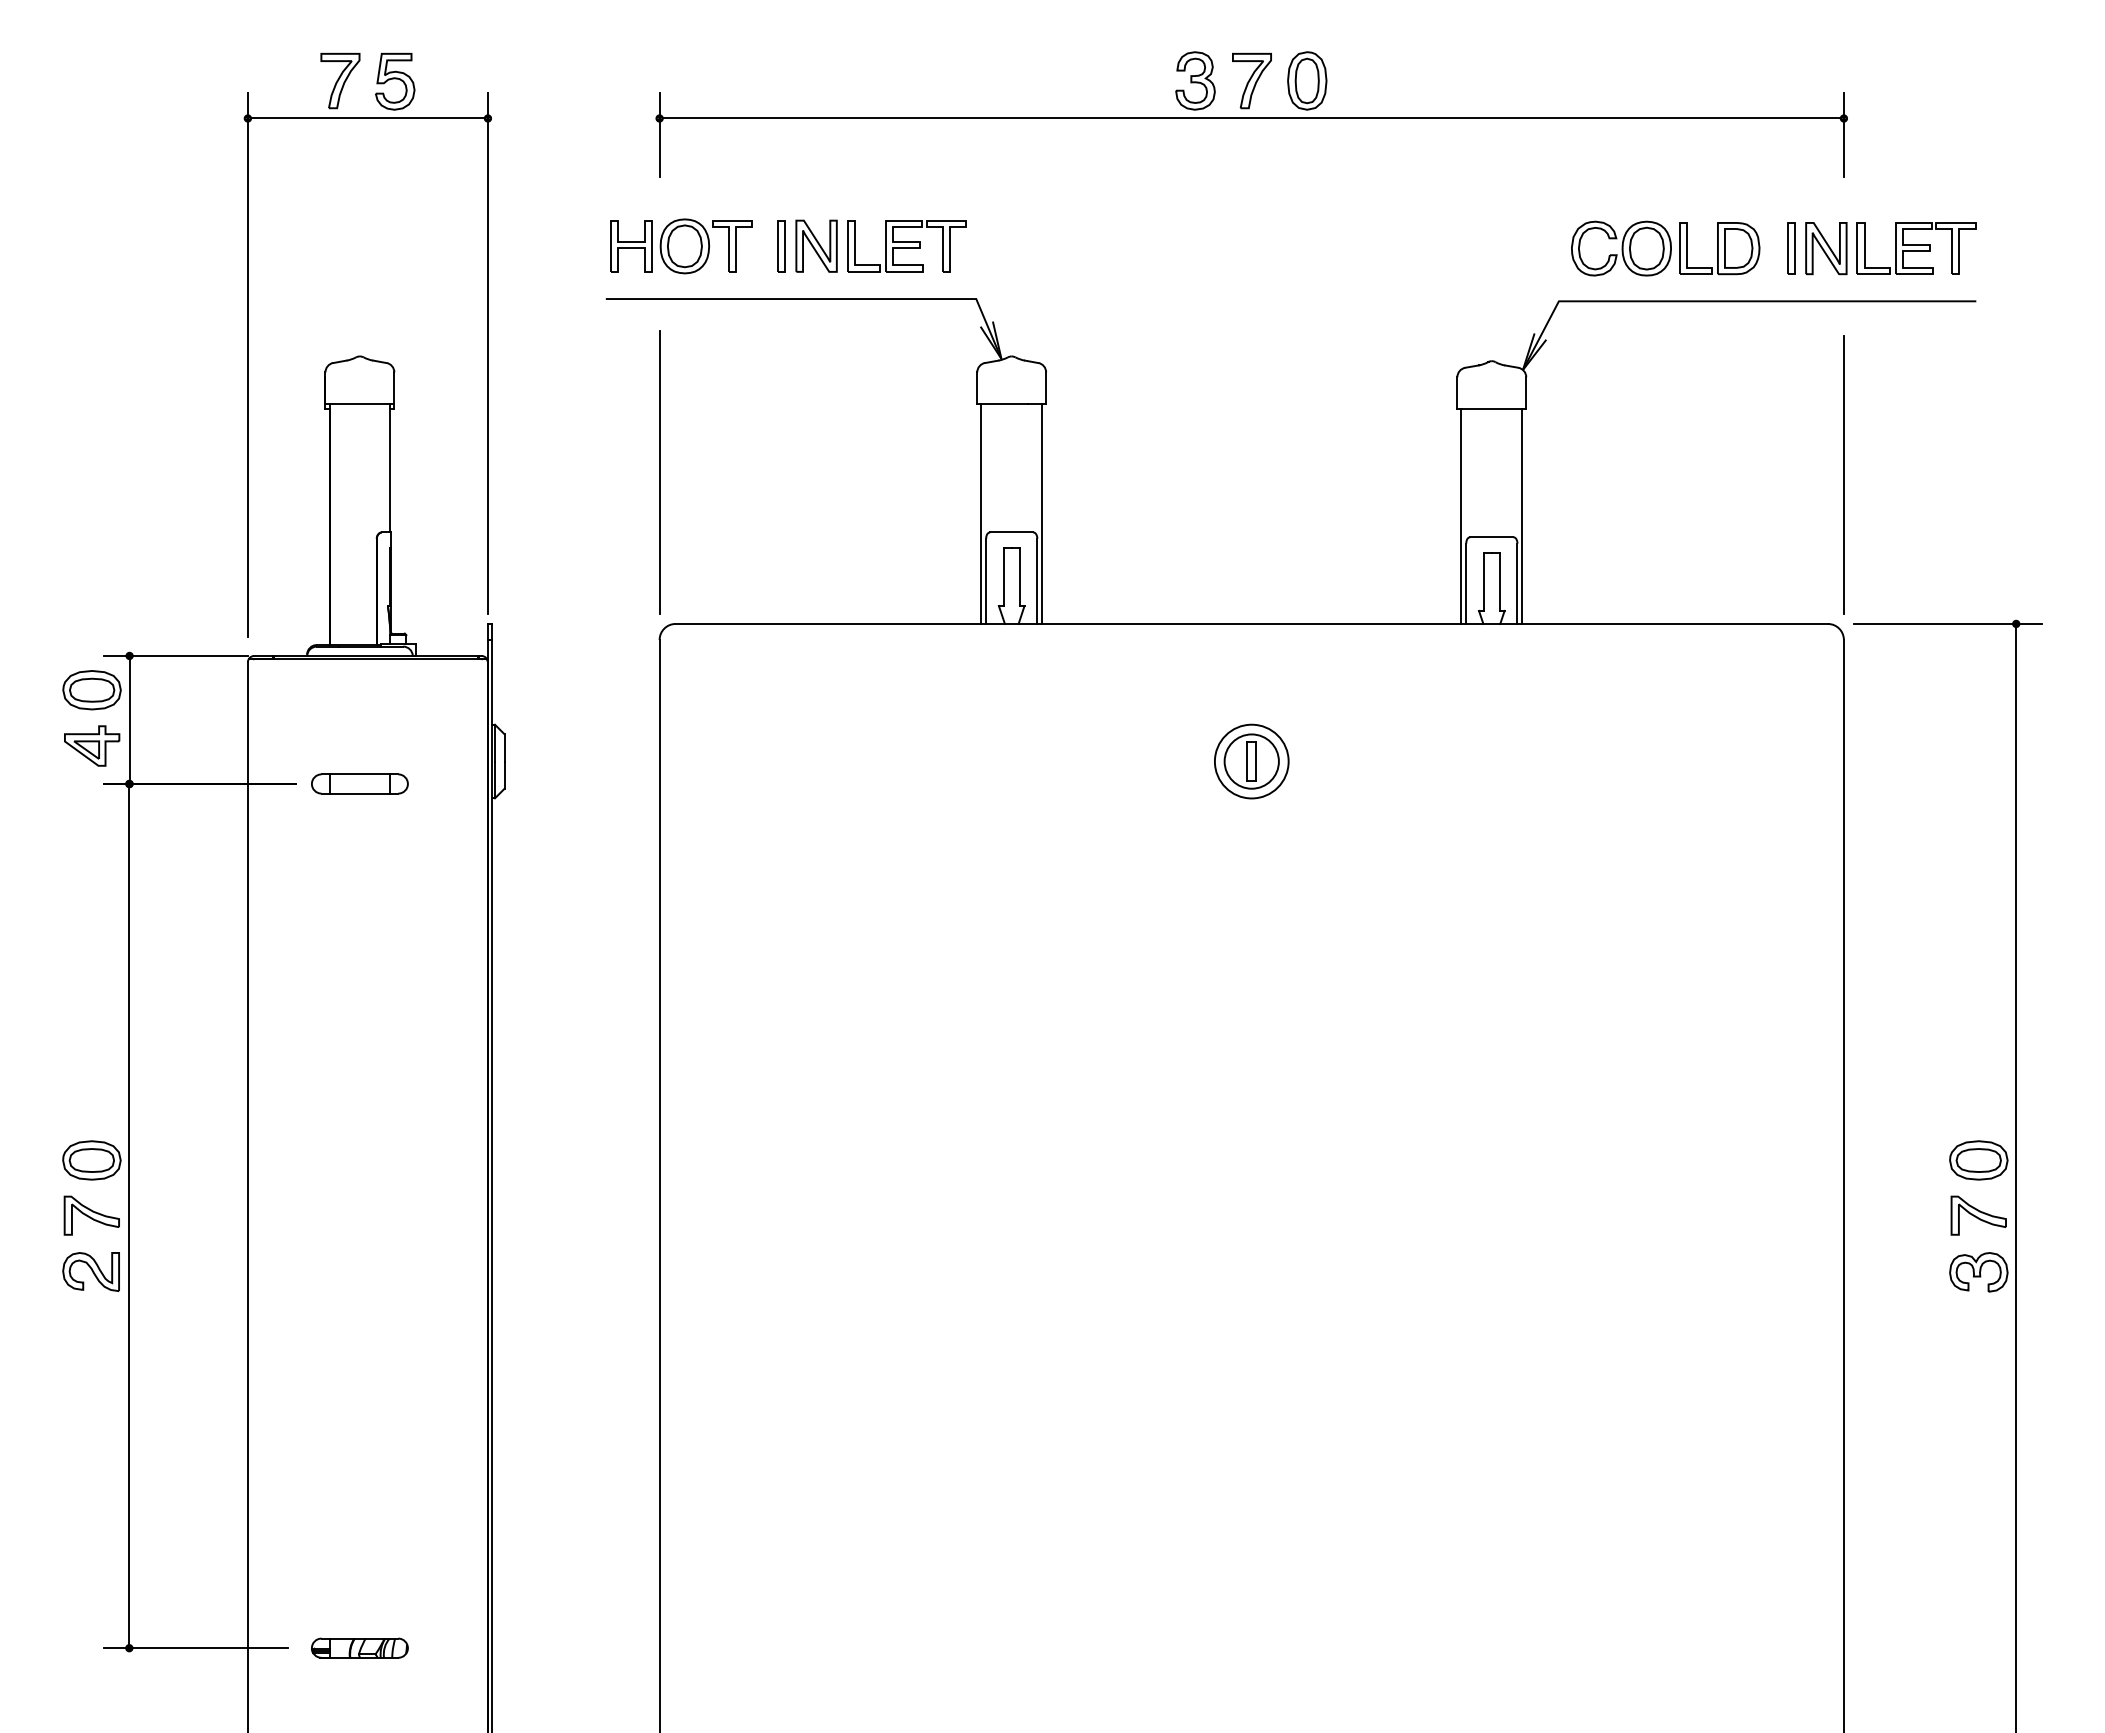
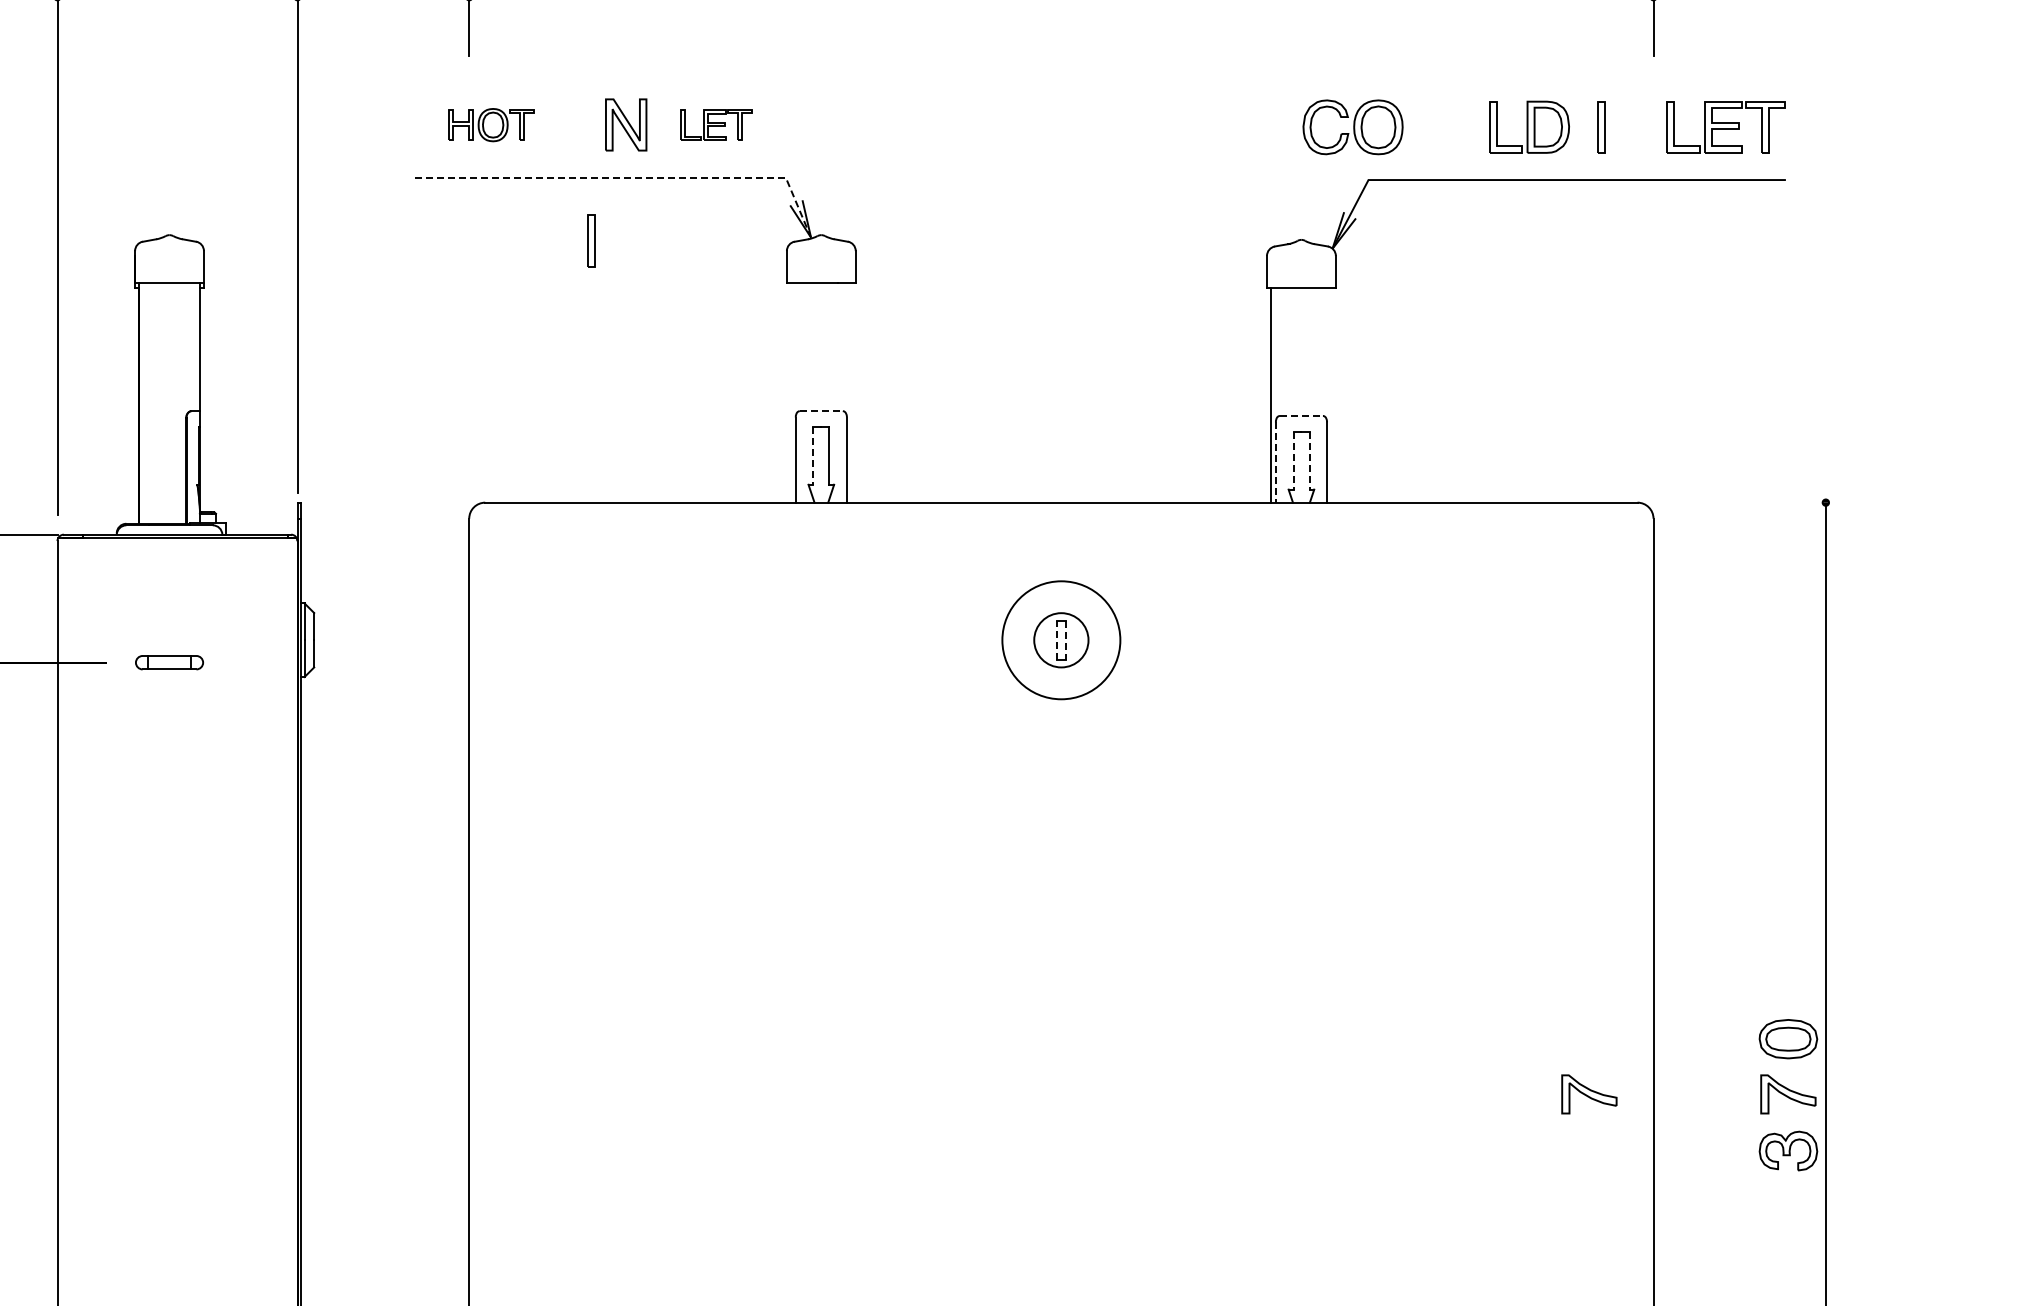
part: (681, 246) -> (491, 125), size x0.6
part: (781, 246) -> (591, 241), moved
part: (906, 246) -> (716, 125), size x0.6
part: (1621, 248) -> (1353, 127), moved
part: (1826, 248) -> (1636, 127), removed
line: (824, 299) -> (634, 178), solid -> dashed
line: (659, 472) -> (469, 351), removed
line: (1843, 474) -> (1653, 353), removed
line: (981, 513) -> (791, 392), removed
line: (1042, 513) -> (852, 392), removed
line: (1522, 516) -> (1332, 395), removed
line: (1011, 532) -> (821, 411), solid -> dashed
line: (1491, 537) -> (1301, 416), solid -> dashed
line: (1003, 577) -> (813, 456), solid -> dashed
line: (1483, 582) -> (1293, 461), solid -> dashed
line: (1499, 582) -> (1309, 461), solid -> dashed
line: (1466, 584) -> (1276, 463), solid -> dashed
line: (1947, 623) -> (1757, 502), removed
line: (1247, 761) -> (1057, 640), solid -> dashed
circle: (1251, 761) -> (1061, 640), size x1.6
line: (1256, 762) -> (1066, 641), solid -> dashed
part: (359, 783) -> (169, 662), size x0.7
part: (1779, 1215) -> (1589, 1094), added

